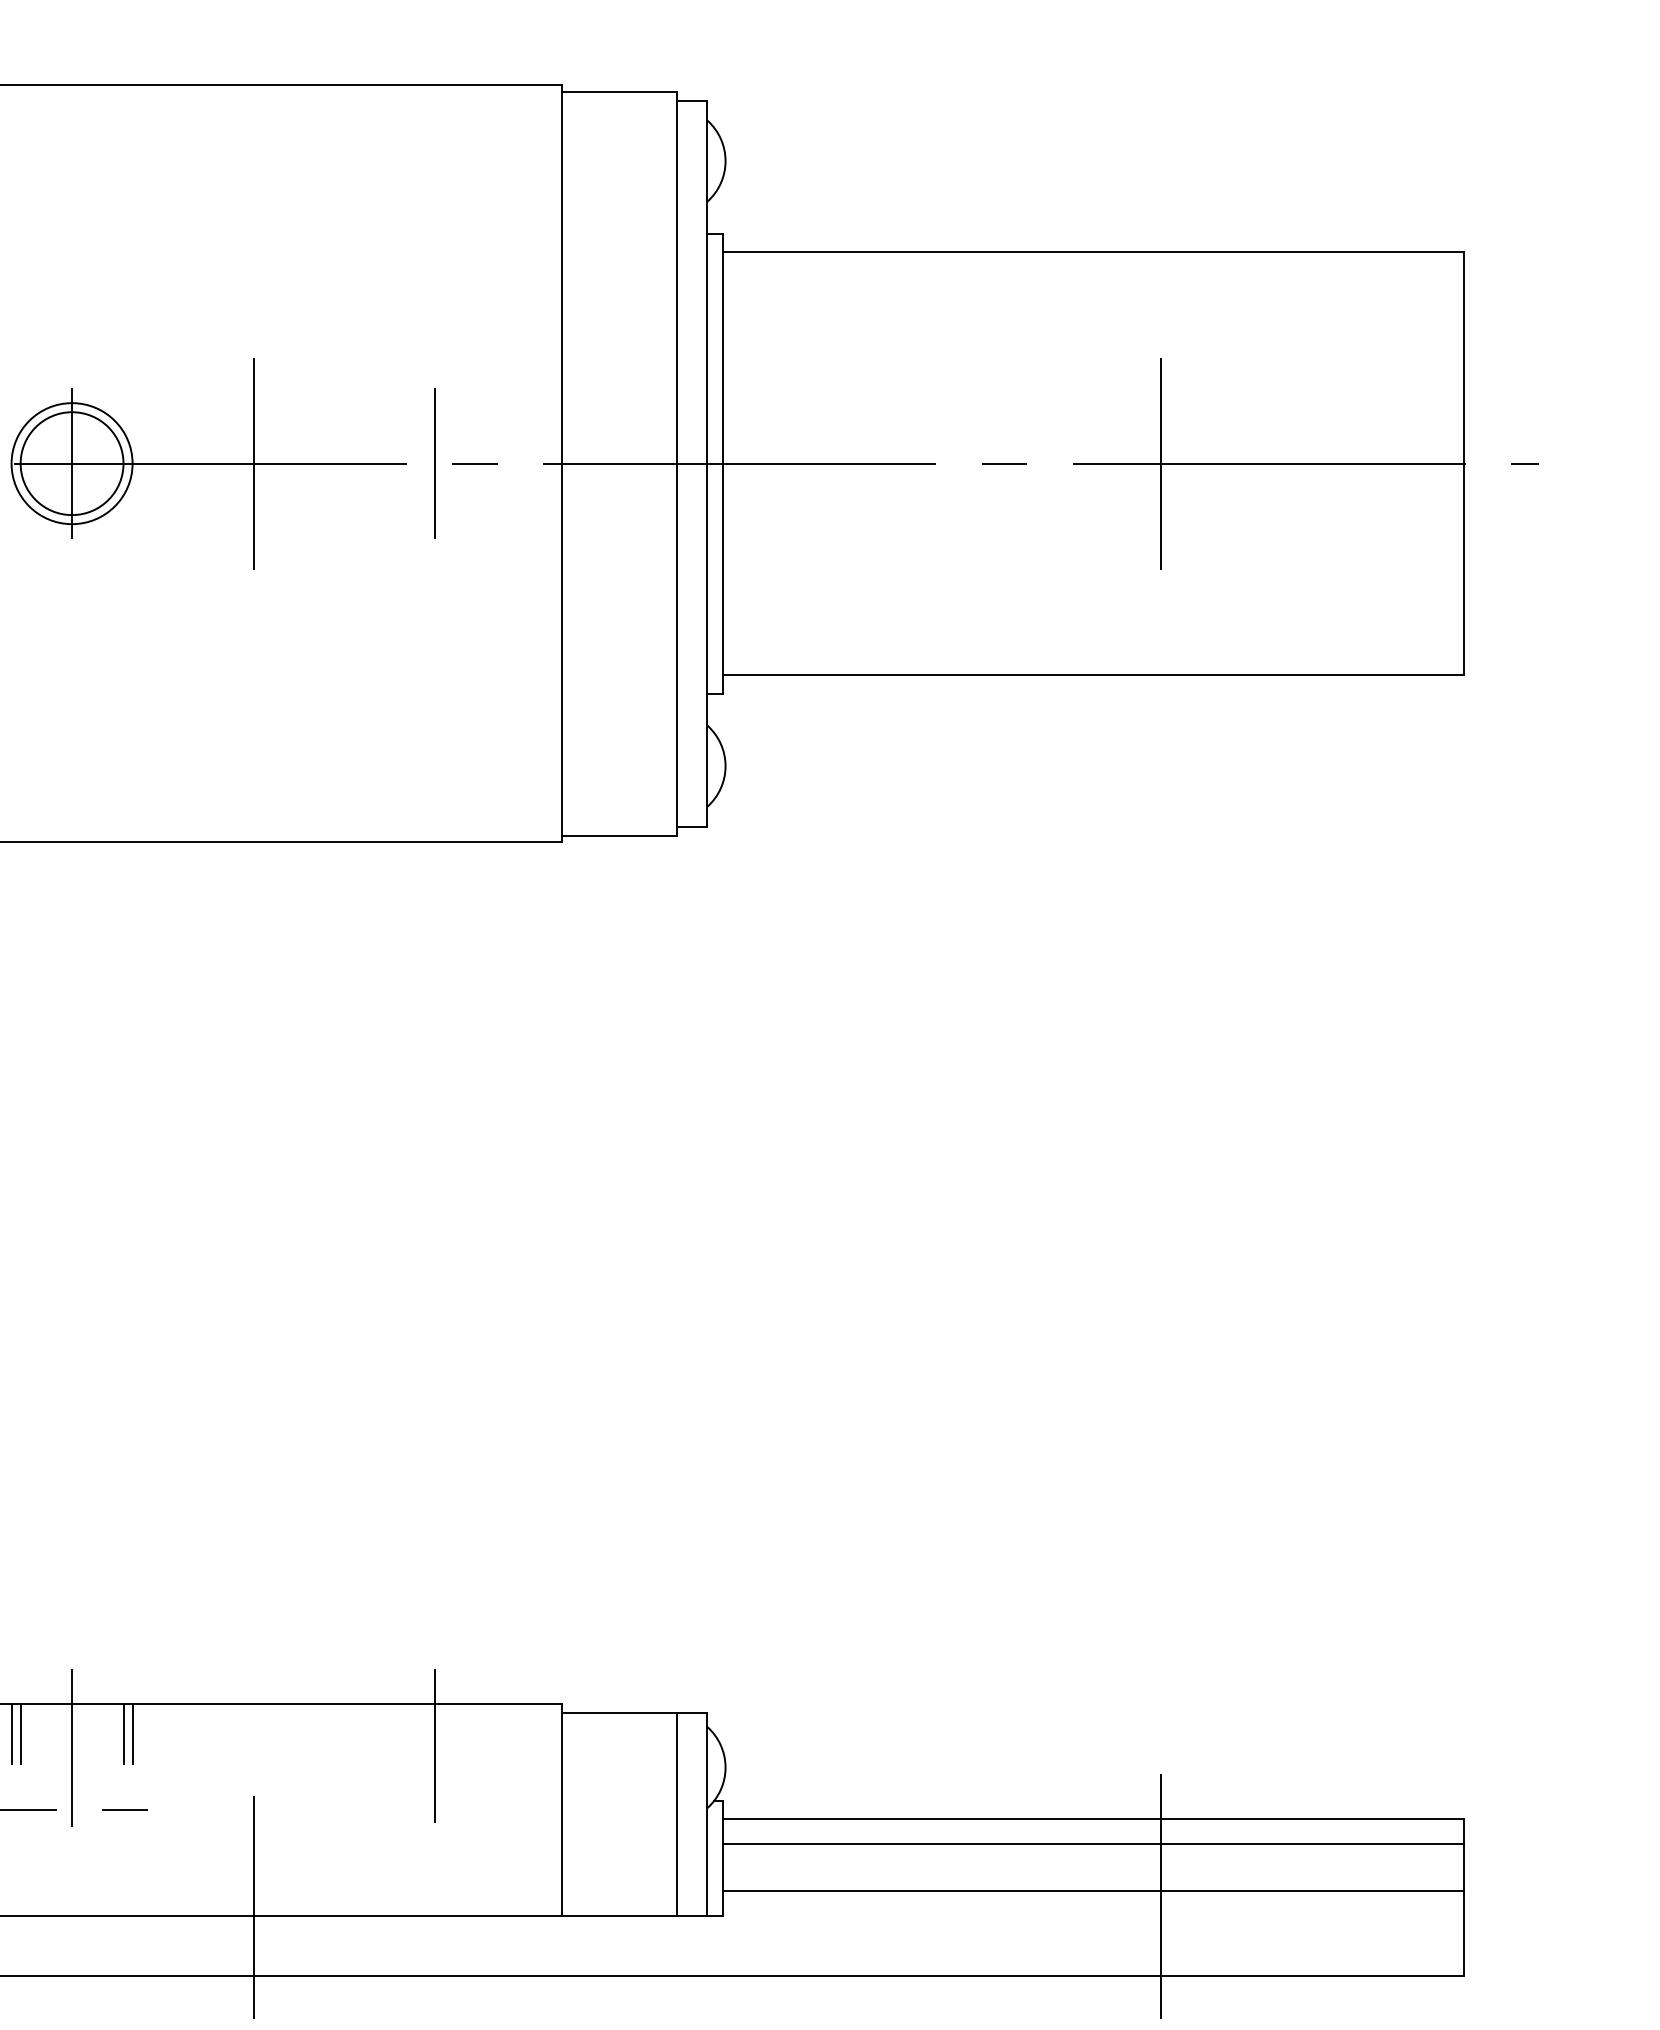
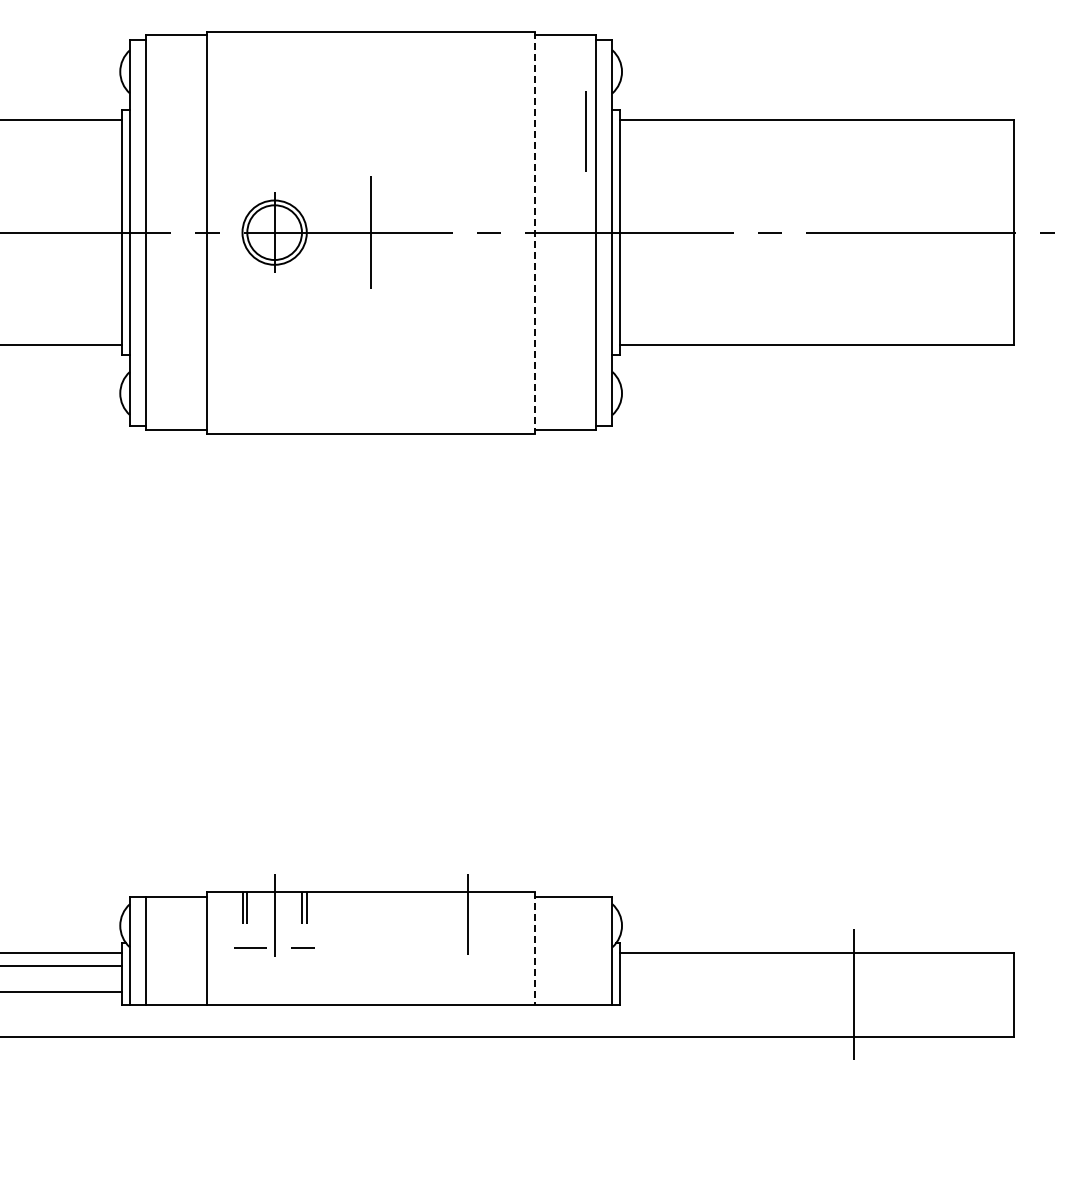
line: (434, 463) -> (585, 131), moved
line: (1161, 463) -> (853, 232), removed
line: (562, 465) -> (535, 233), solid -> dashed
line: (562, 1810) -> (535, 948), solid -> dashed
line: (677, 1814) -> (596, 950), removed
line: (1093, 1844) -> (817, 966), removed
line: (1093, 1891) -> (817, 991), removed
line: (254, 1906) -> (371, 999), removed

